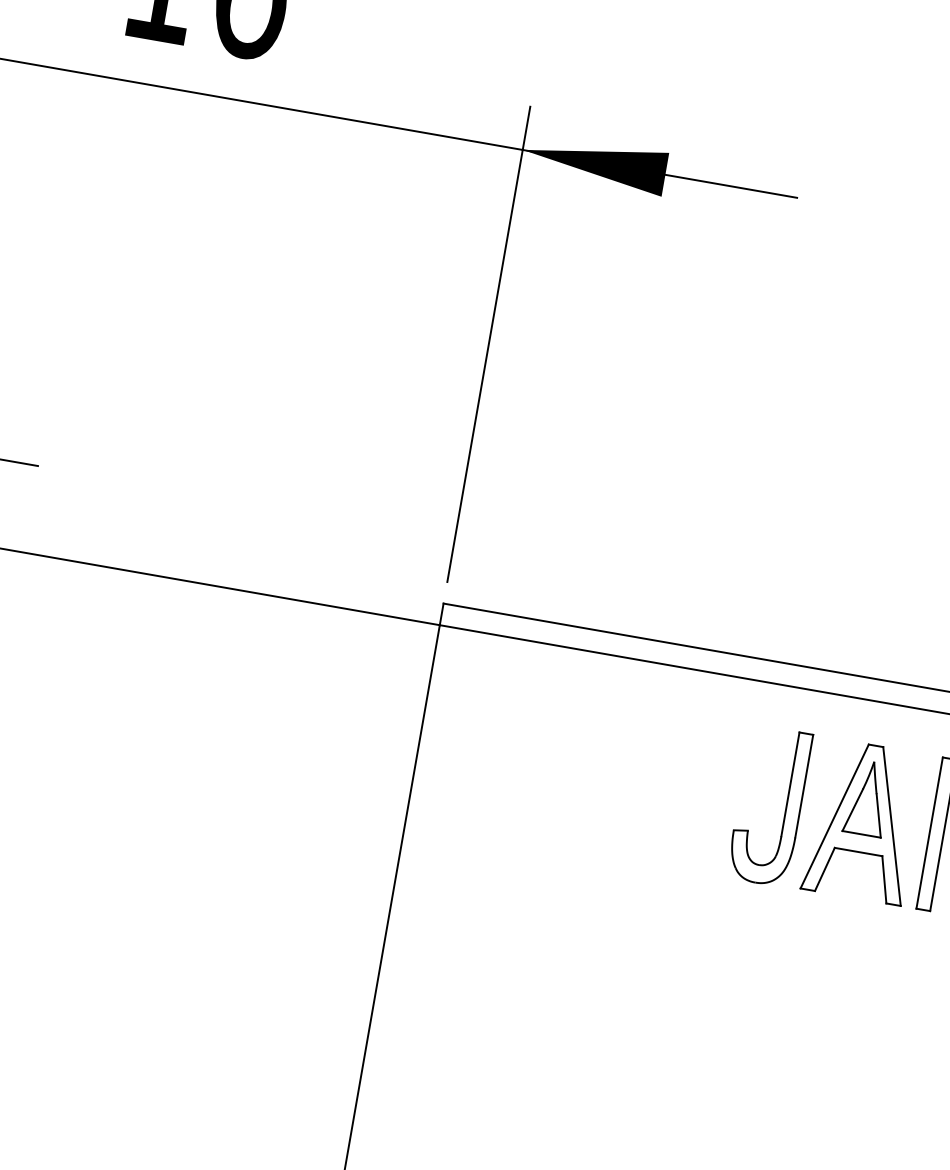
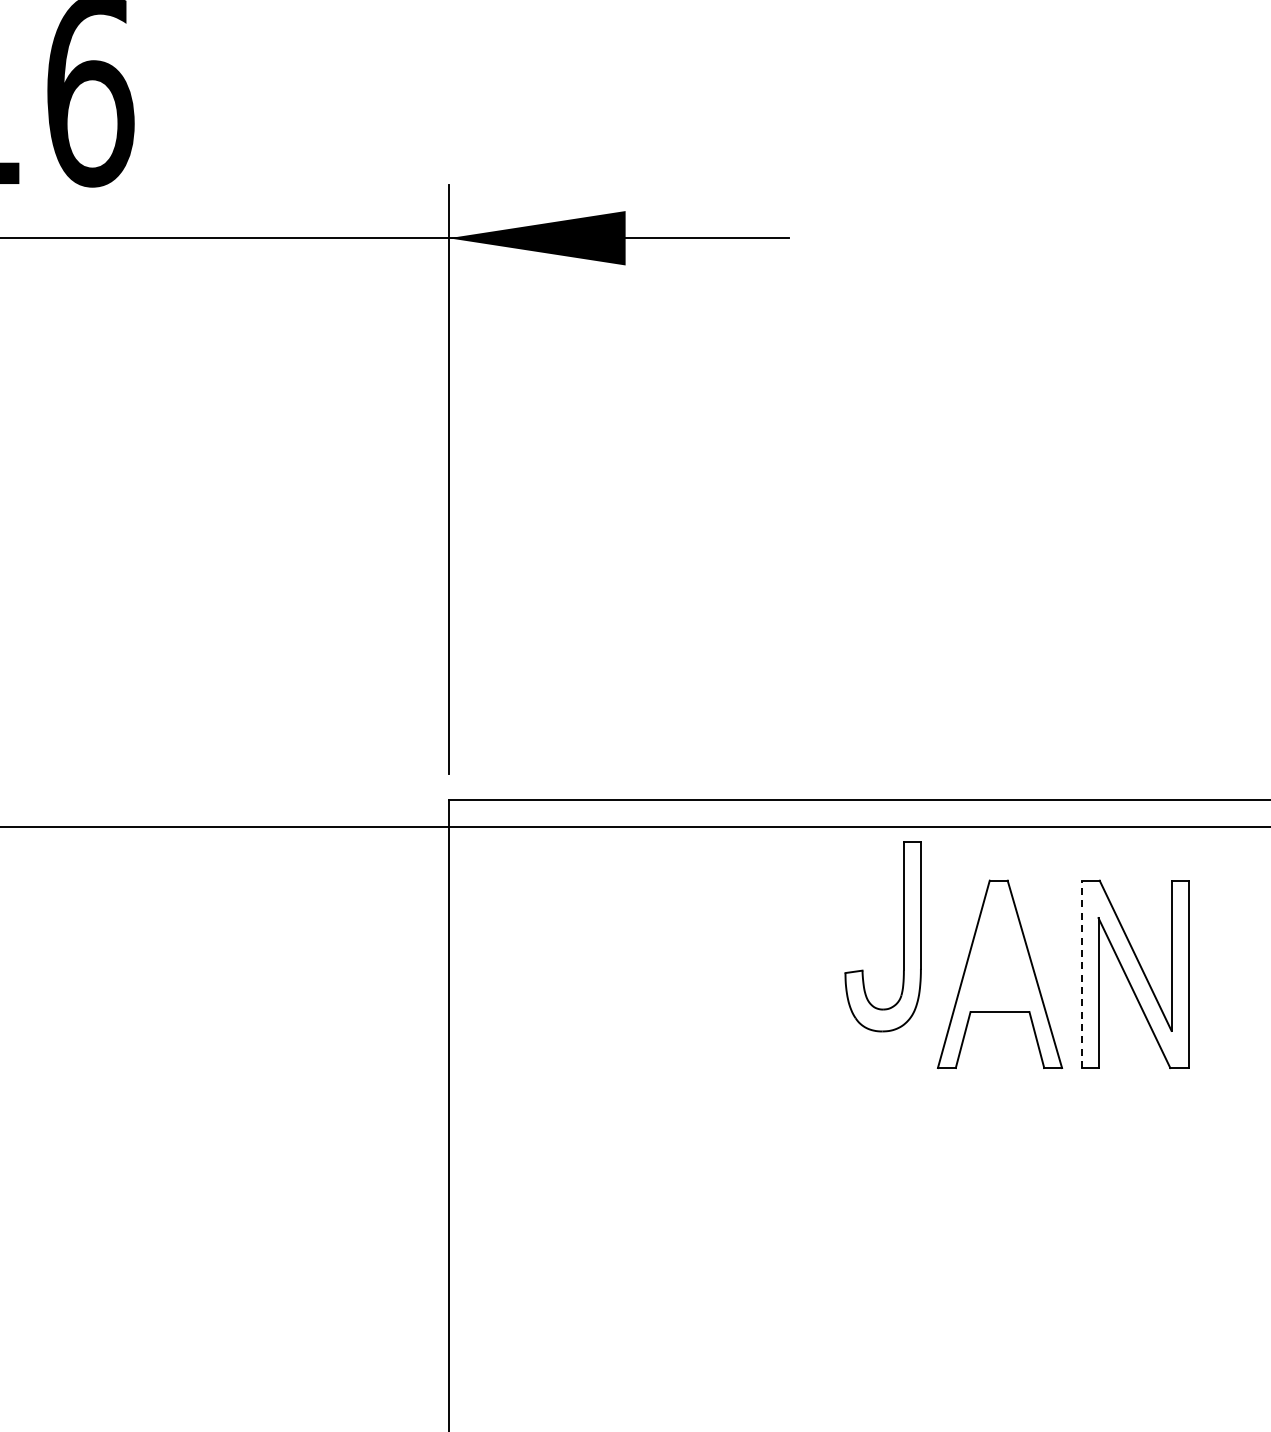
part: (867, 798) -> (999, 945), removed
part: (785, 808) -> (903, 936), moved
line: (929, 833) -> (1081, 974), solid -> dashed

